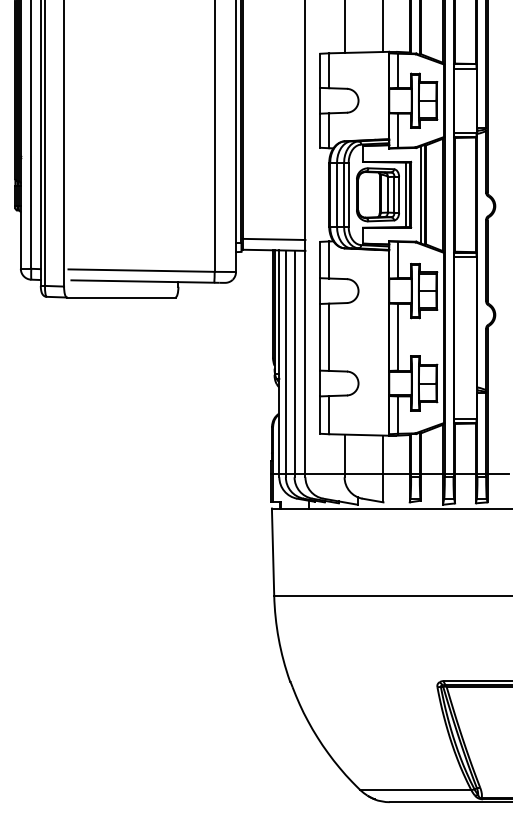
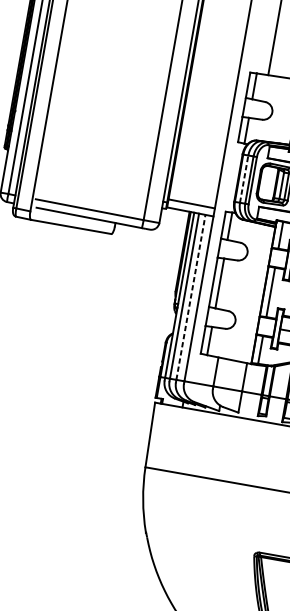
line: (337, 194) -> (244, 178), solid -> dashed
line: (294, 362) -> (190, 297), solid -> dashed

